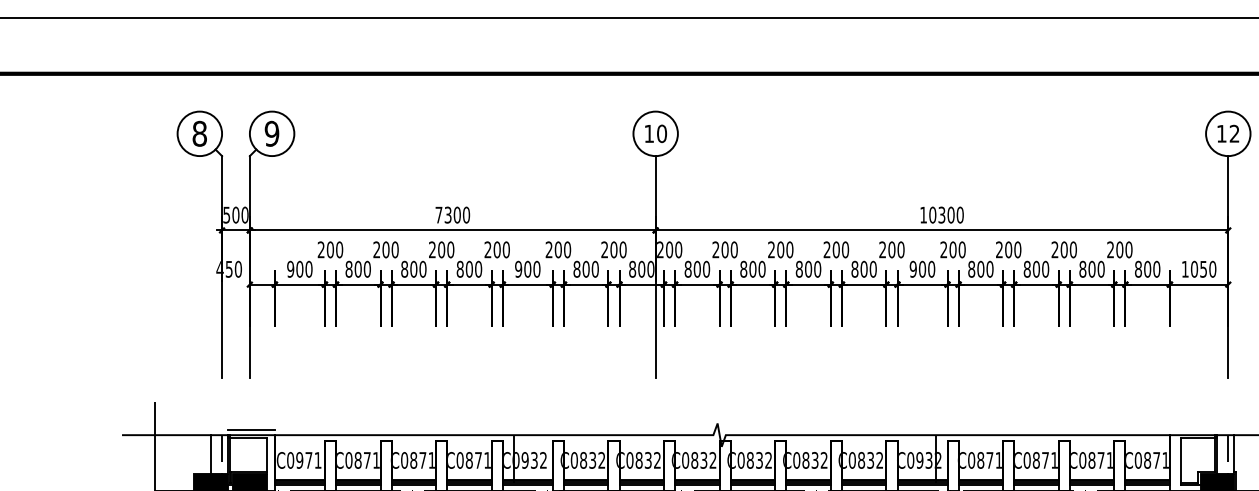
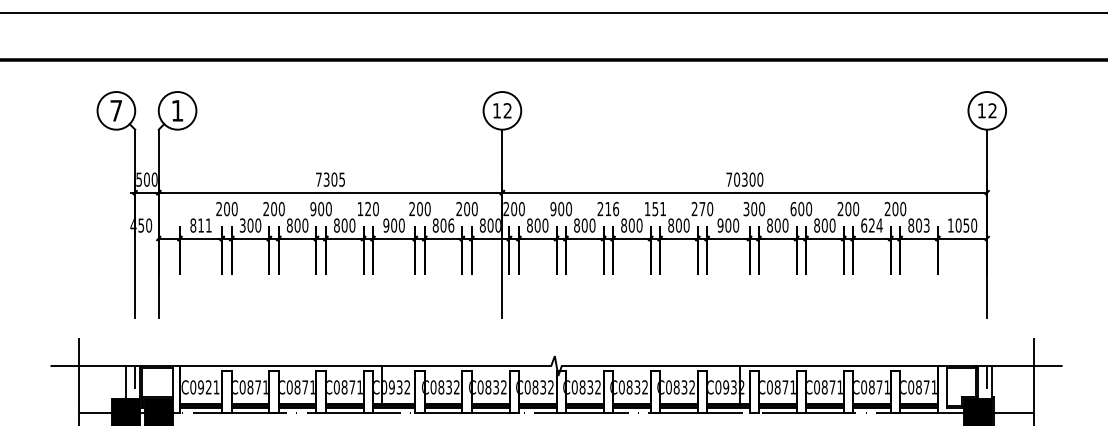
text: (199, 133) -> (116, 110), 8 -> 7
text: (272, 133) -> (177, 110), 9 -> 1
text: (661, 133) -> (507, 110), 10 -> 12
text: (466, 214) -> (342, 179), 7300 -> 7305
text: (923, 214) -> (729, 179), 10300 -> 70300
text: (785, 249) -> (612, 208), 200 -> 216
text: (836, 249) -> (655, 208), 200 -> 151
text: (891, 249) -> (702, 208), 200 -> 270
text: (999, 249) -> (793, 208), 200 -> 600
text: (432, 250) -> (313, 209), 200 -> 900
text: (492, 250) -> (364, 209), 200 -> 120
text: (716, 250) -> (553, 209), 200 -> 900
text: (943, 250) -> (746, 209), 200 -> 300
text: (299, 269) -> (200, 225), 900 -> 811
text: (348, 269) -> (242, 225), 800 -> 300
text: (595, 269) -> (451, 225), 800 -> 806
text: (1091, 269) -> (871, 225), 800 -> 624
text: (1156, 269) -> (926, 225), 800 -> 803
line: (250, 429) -> (159, 361), removed
text: (308, 460) -> (208, 387), C0971 -> C0921

